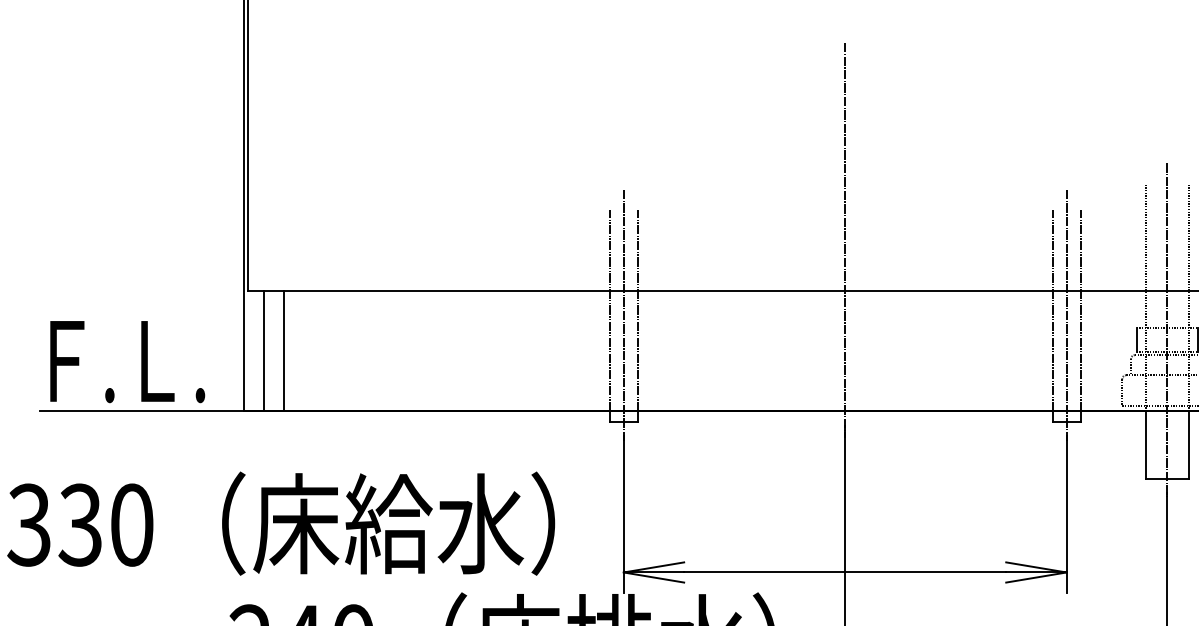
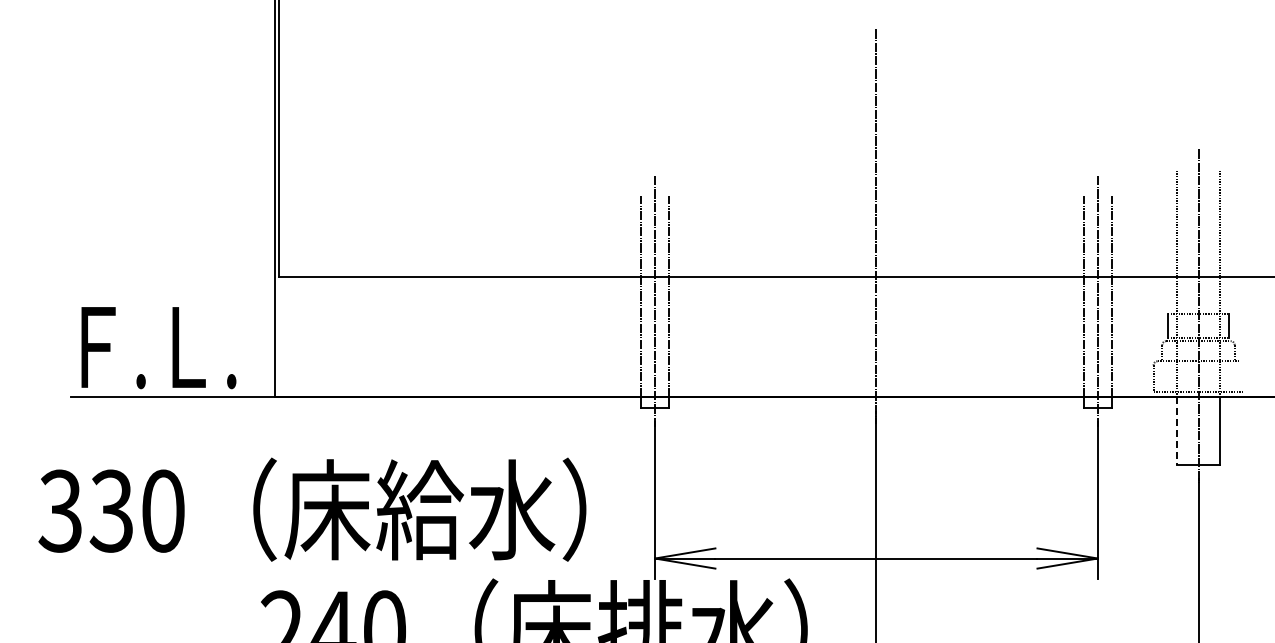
line: (264, 350) -> (295, 336), removed
line: (284, 350) -> (315, 336), removed
line: (1146, 445) -> (1177, 431), solid -> dashed

